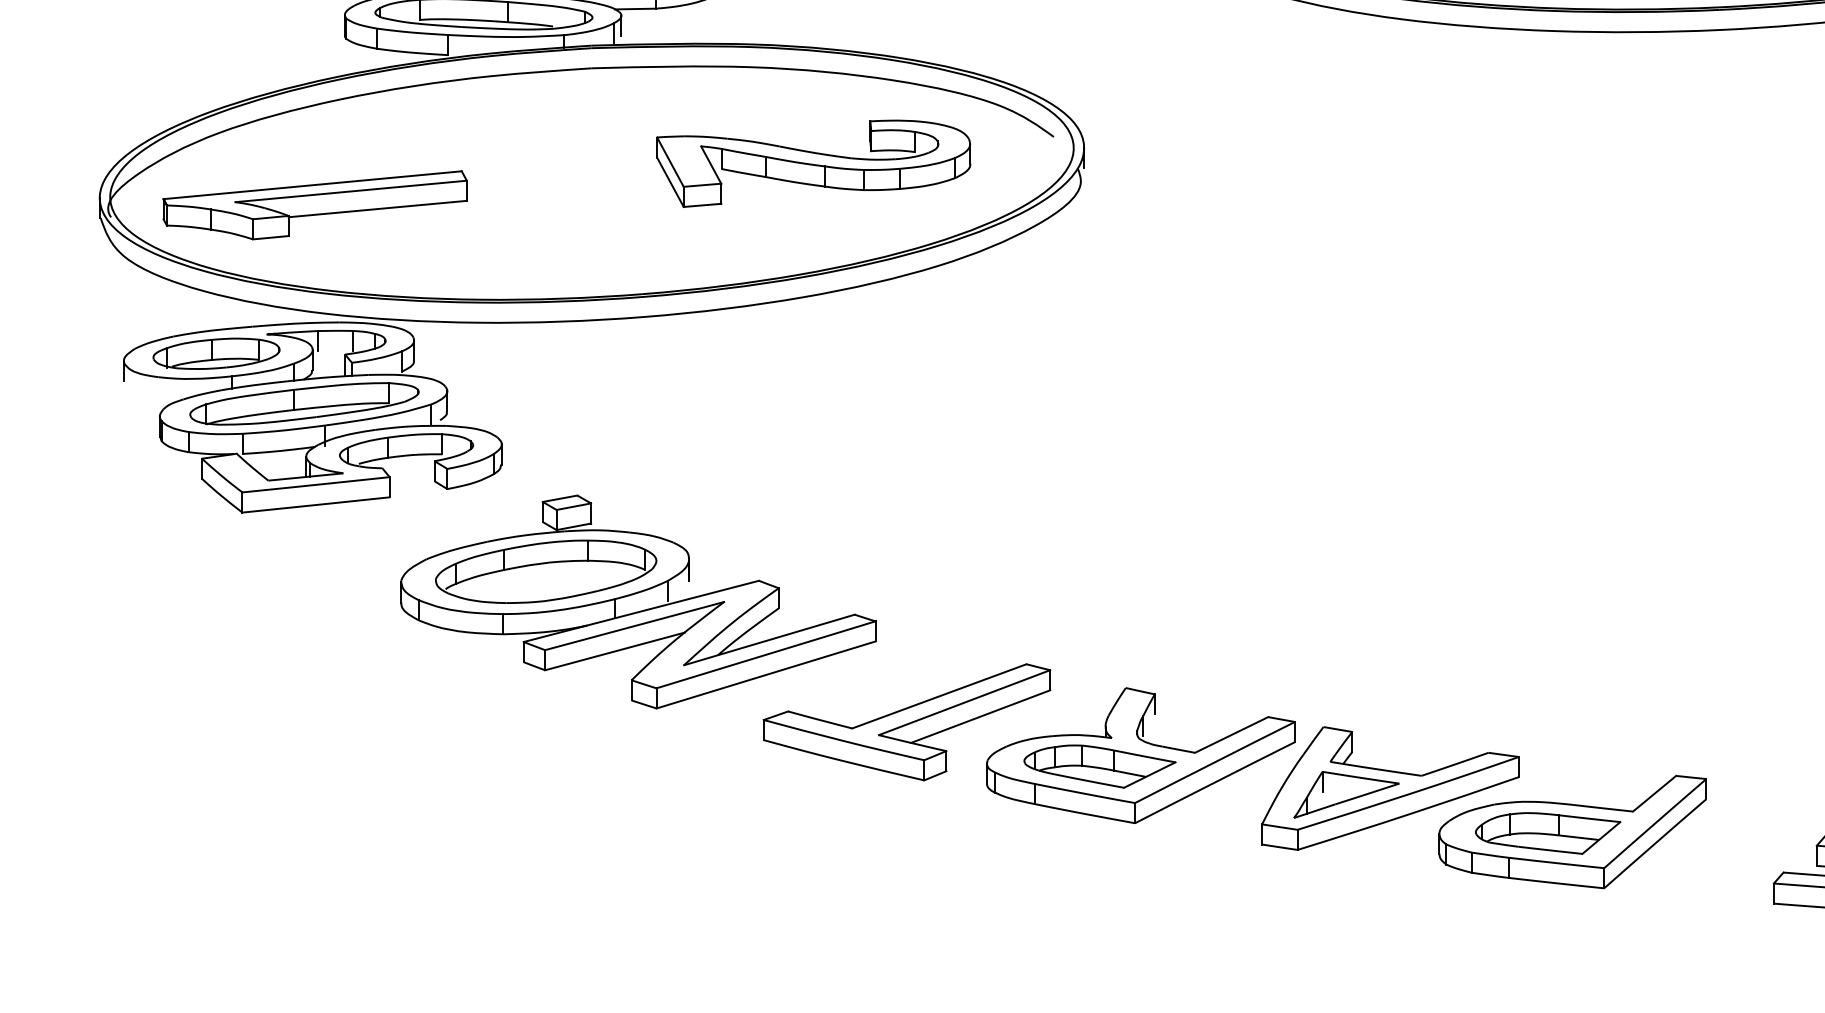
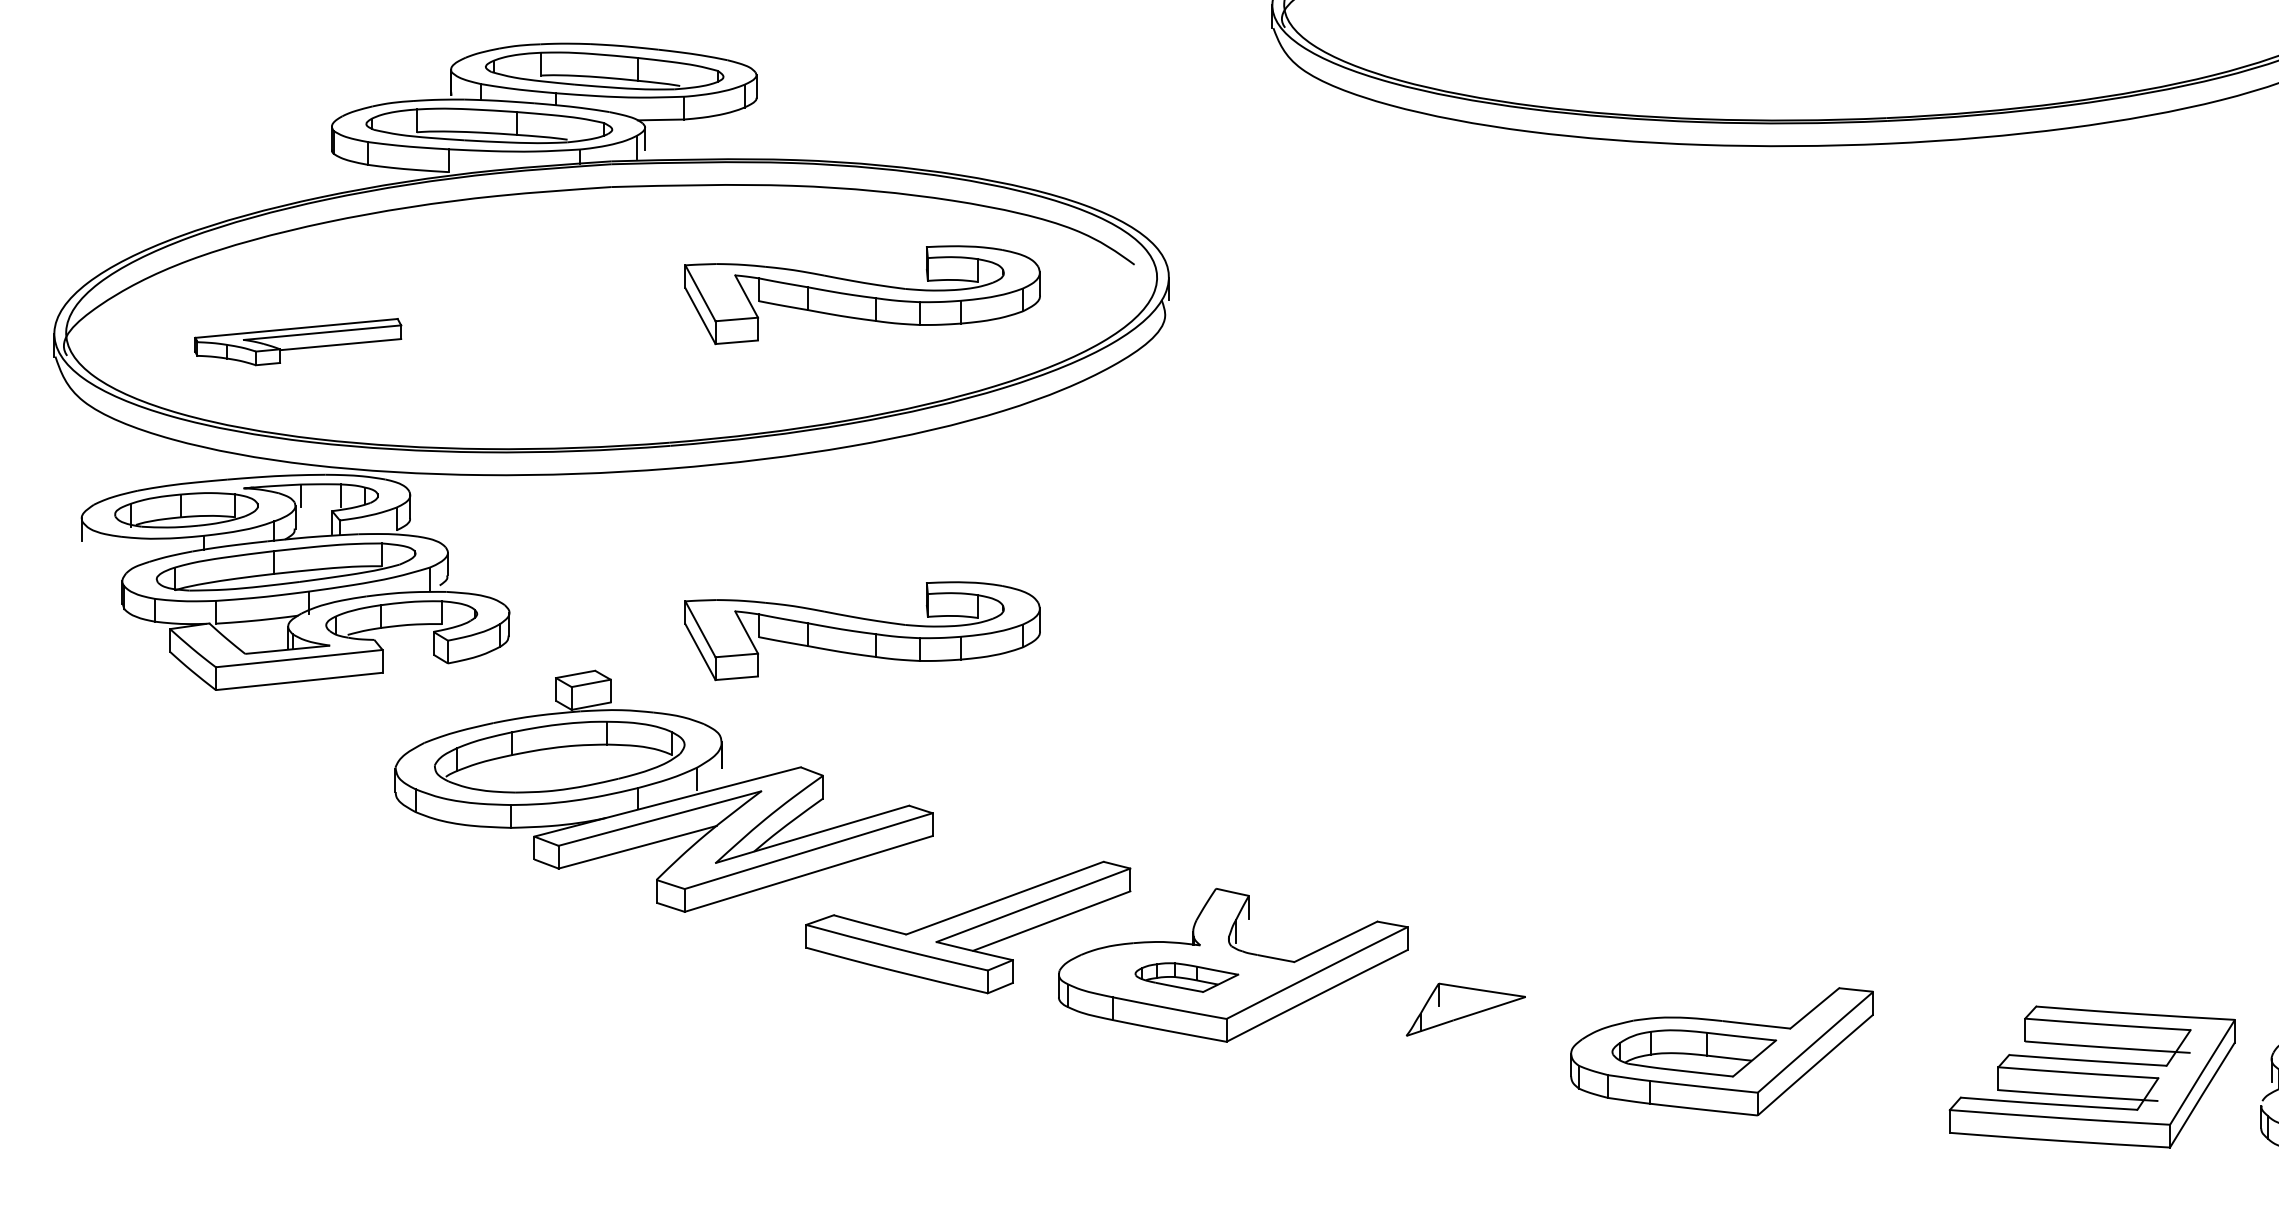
part: (314, 204) -> (297, 341), size x0.6
part: (813, 460) -> (862, 631), added
part: (1099, 766) -> (1186, 977), size x0.6
part: (1390, 788) -> (1515, 1002), removed

